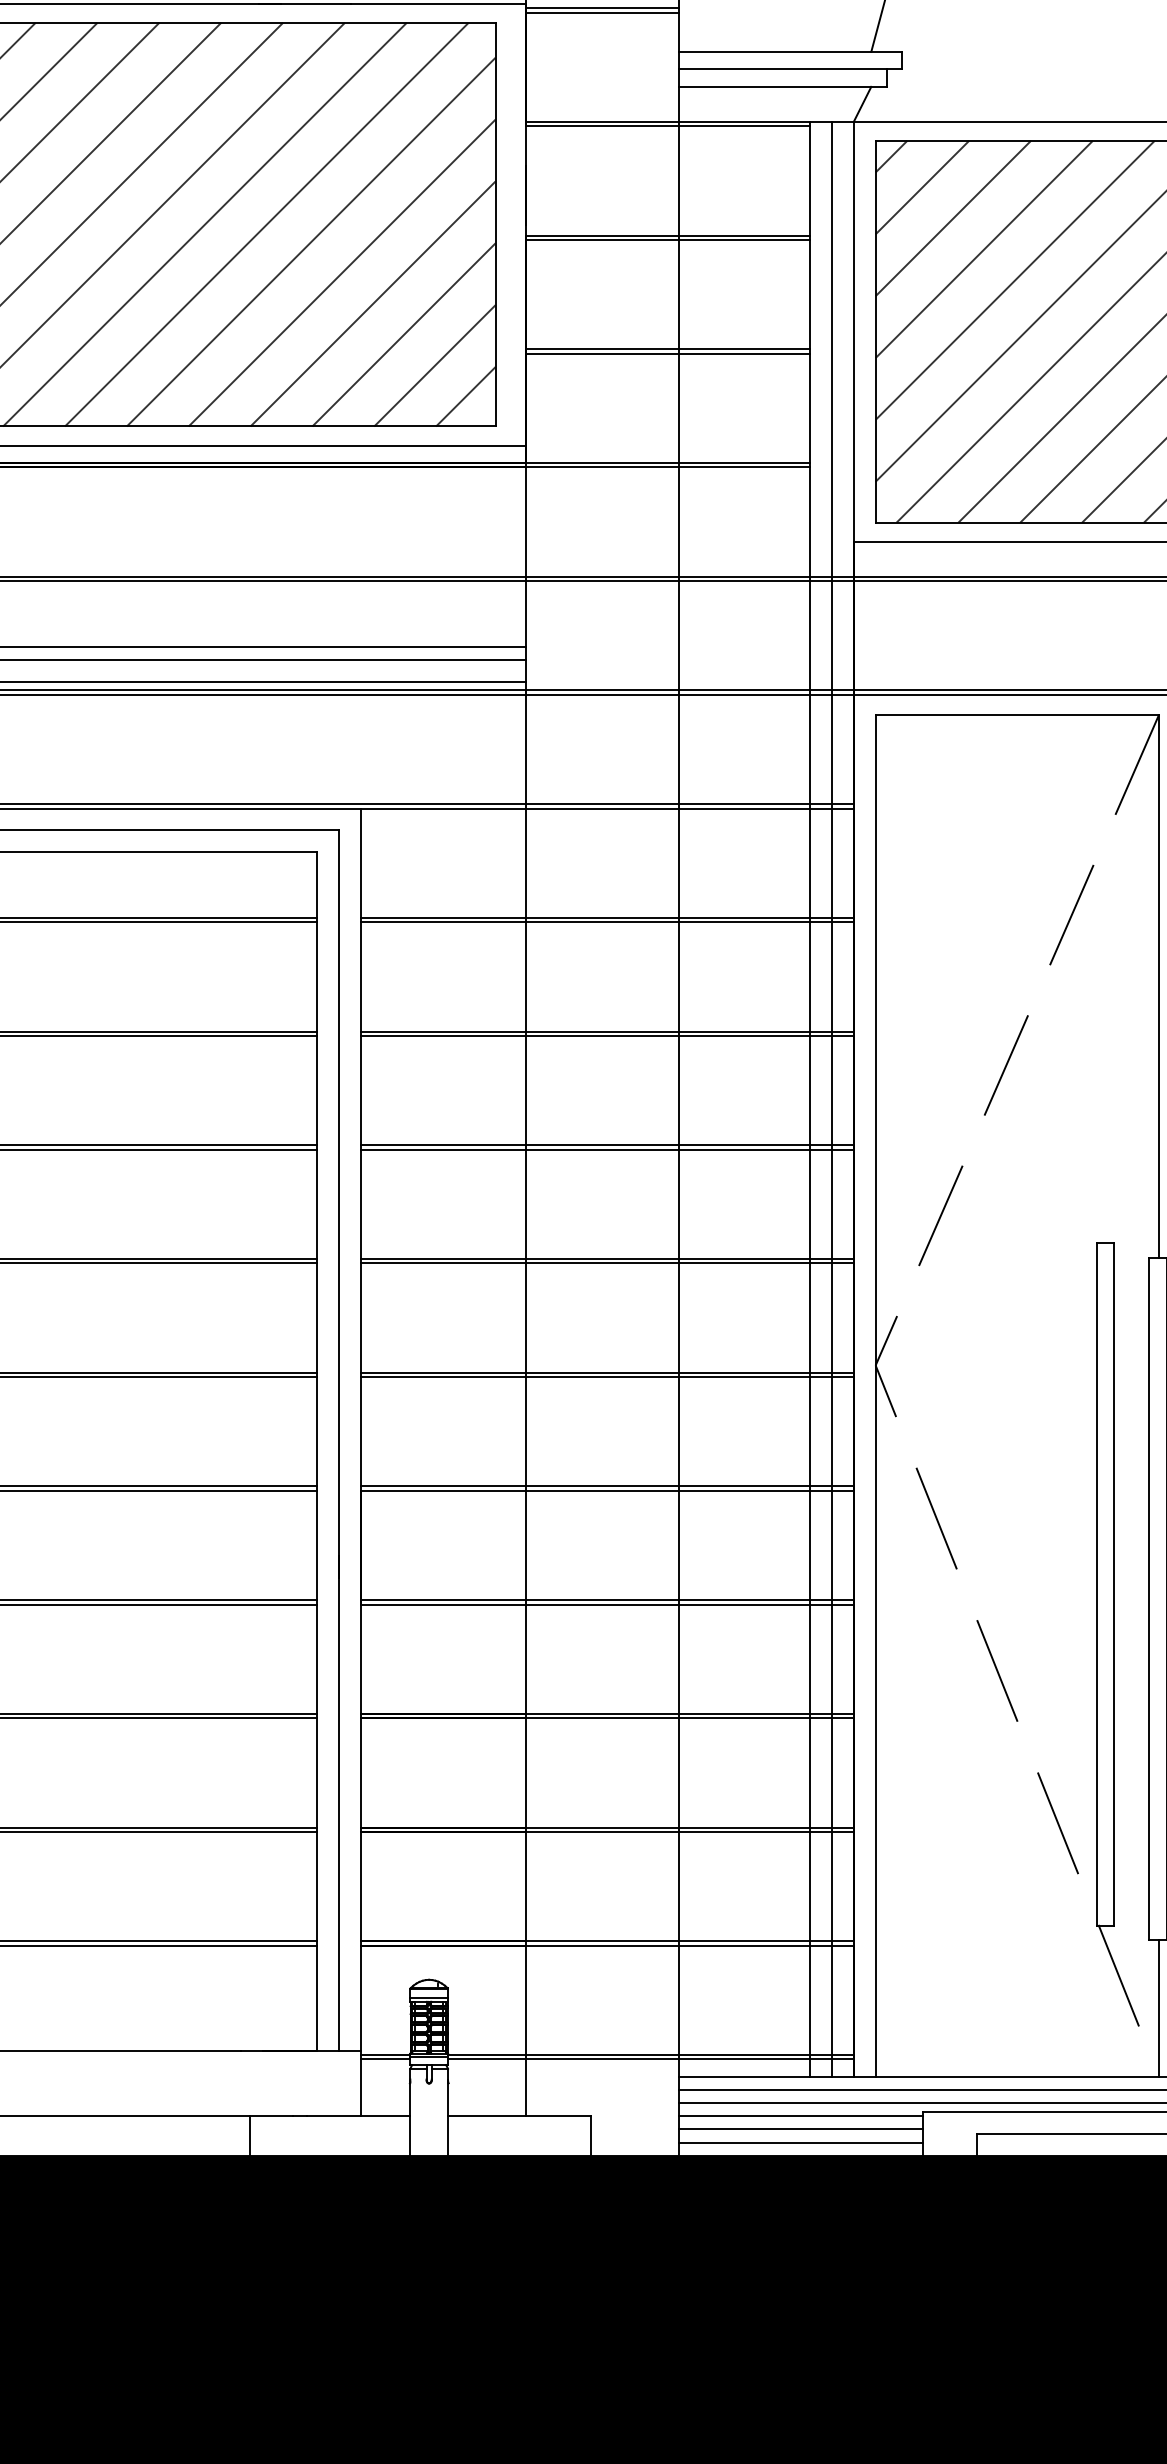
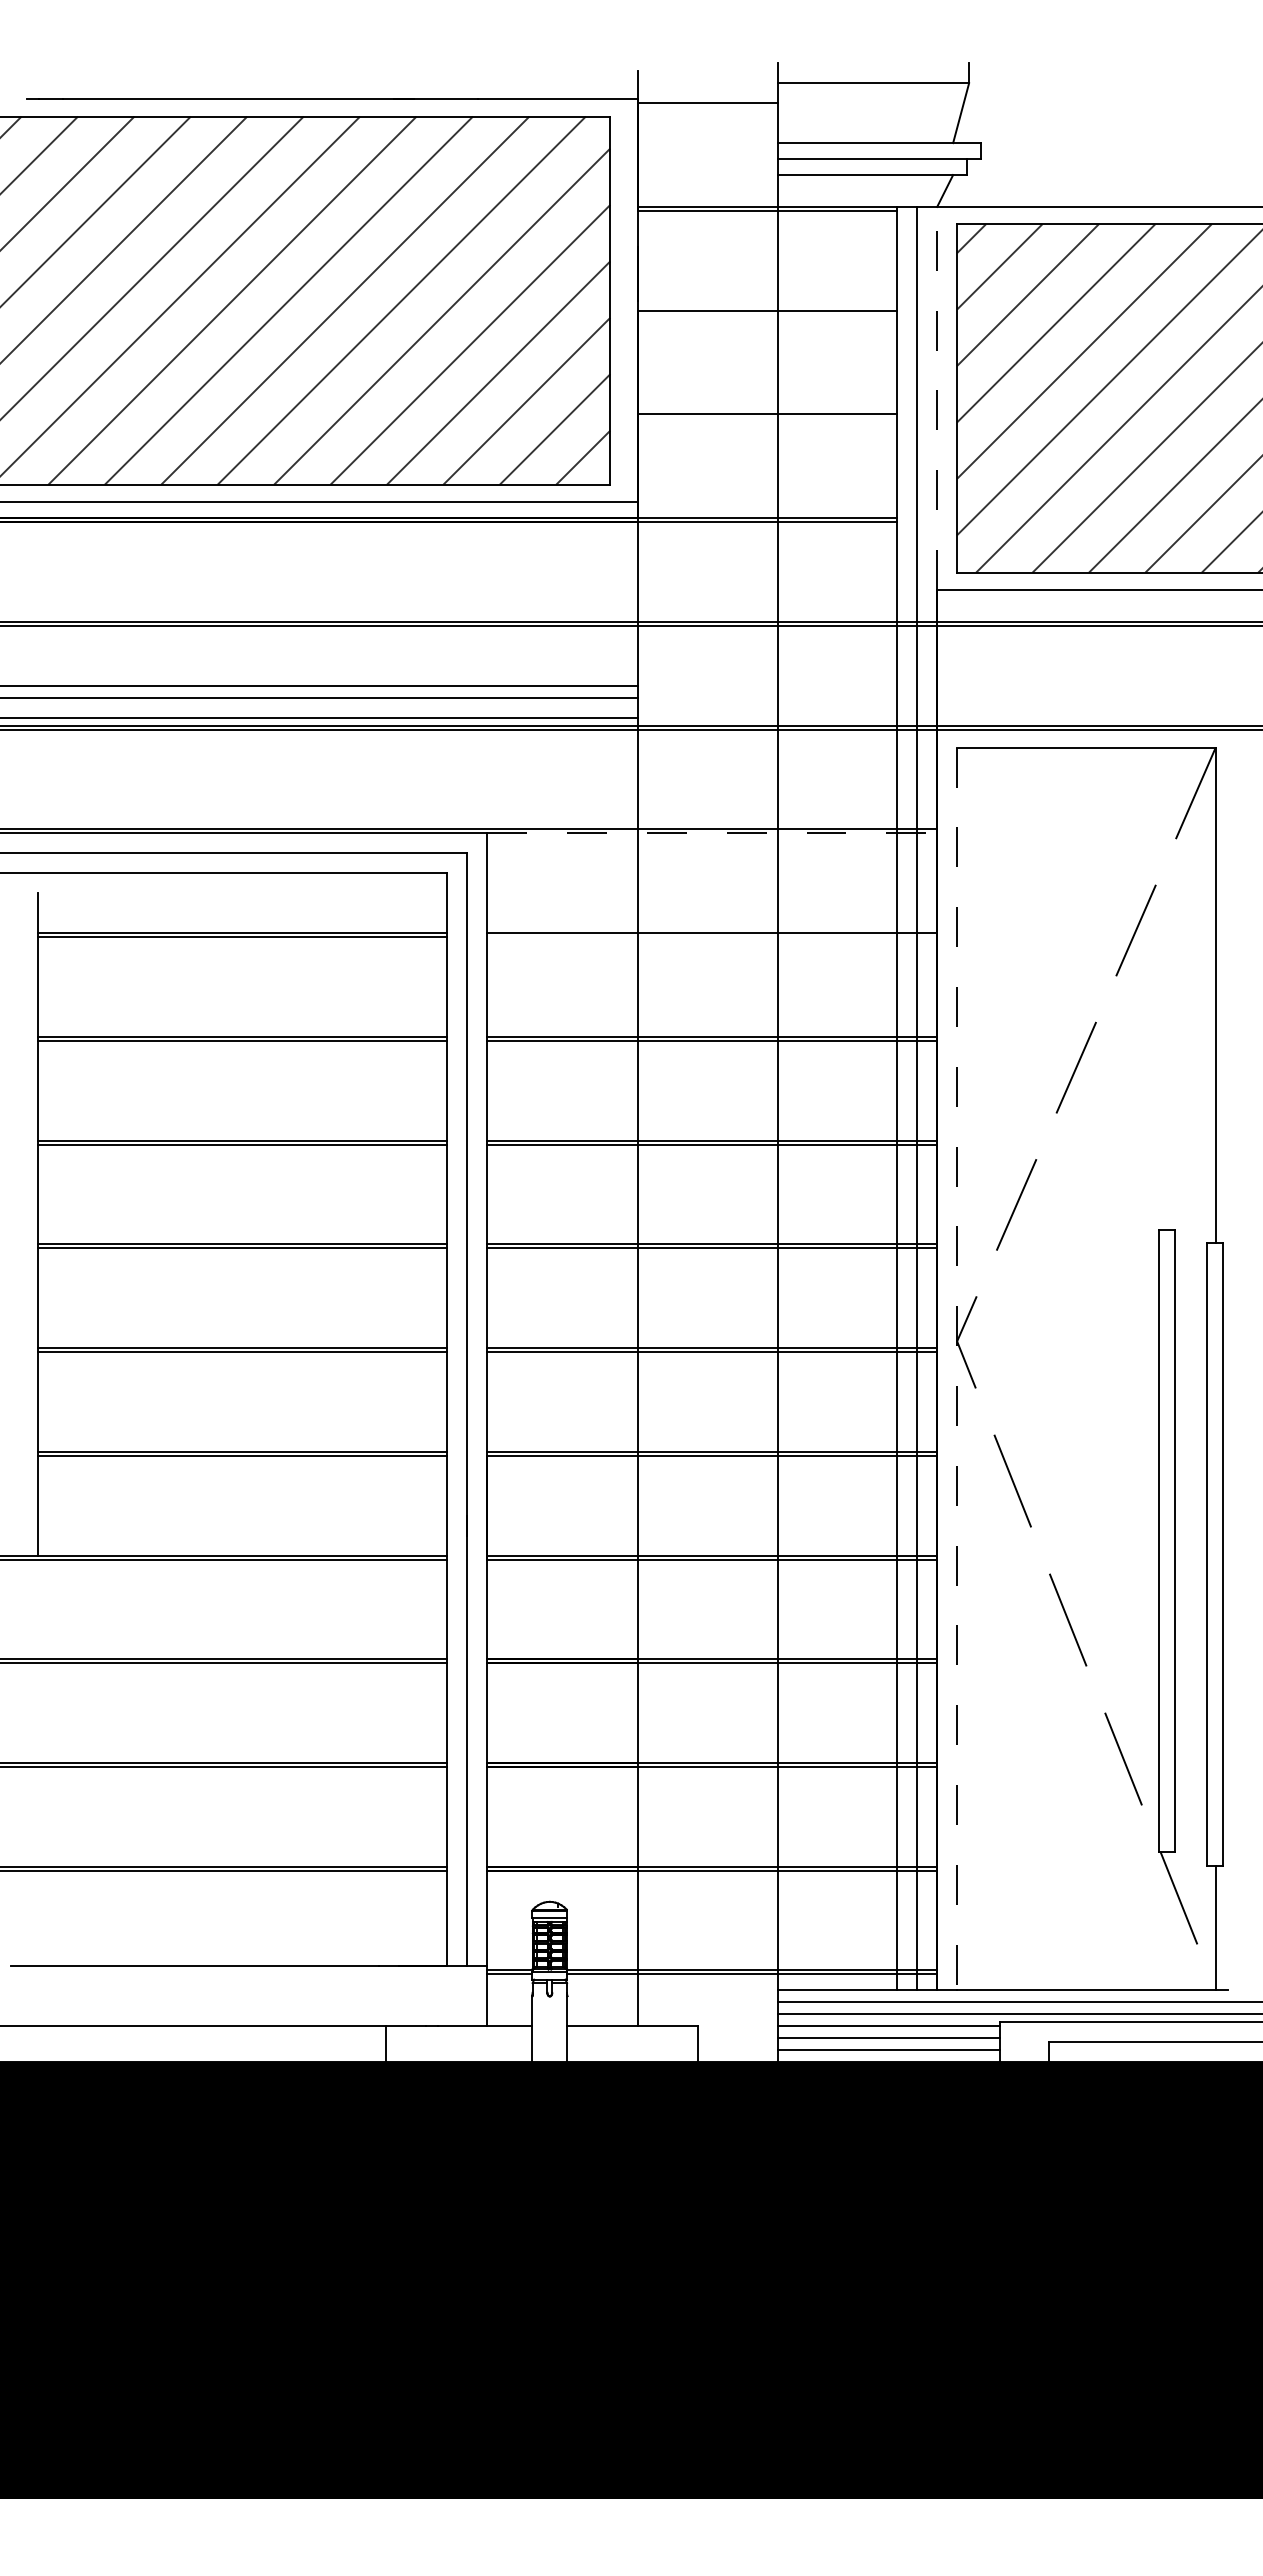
line: (602, 12) -> (707, 107), removed
line: (667, 239) -> (767, 314), removed
line: (854, 331) -> (937, 398), solid -> dashed
line: (667, 353) -> (767, 418), removed
line: (607, 808) -> (712, 833), solid -> dashed
line: (607, 922) -> (712, 937), removed
line: (876, 1396) -> (957, 1369), solid -> dashed

